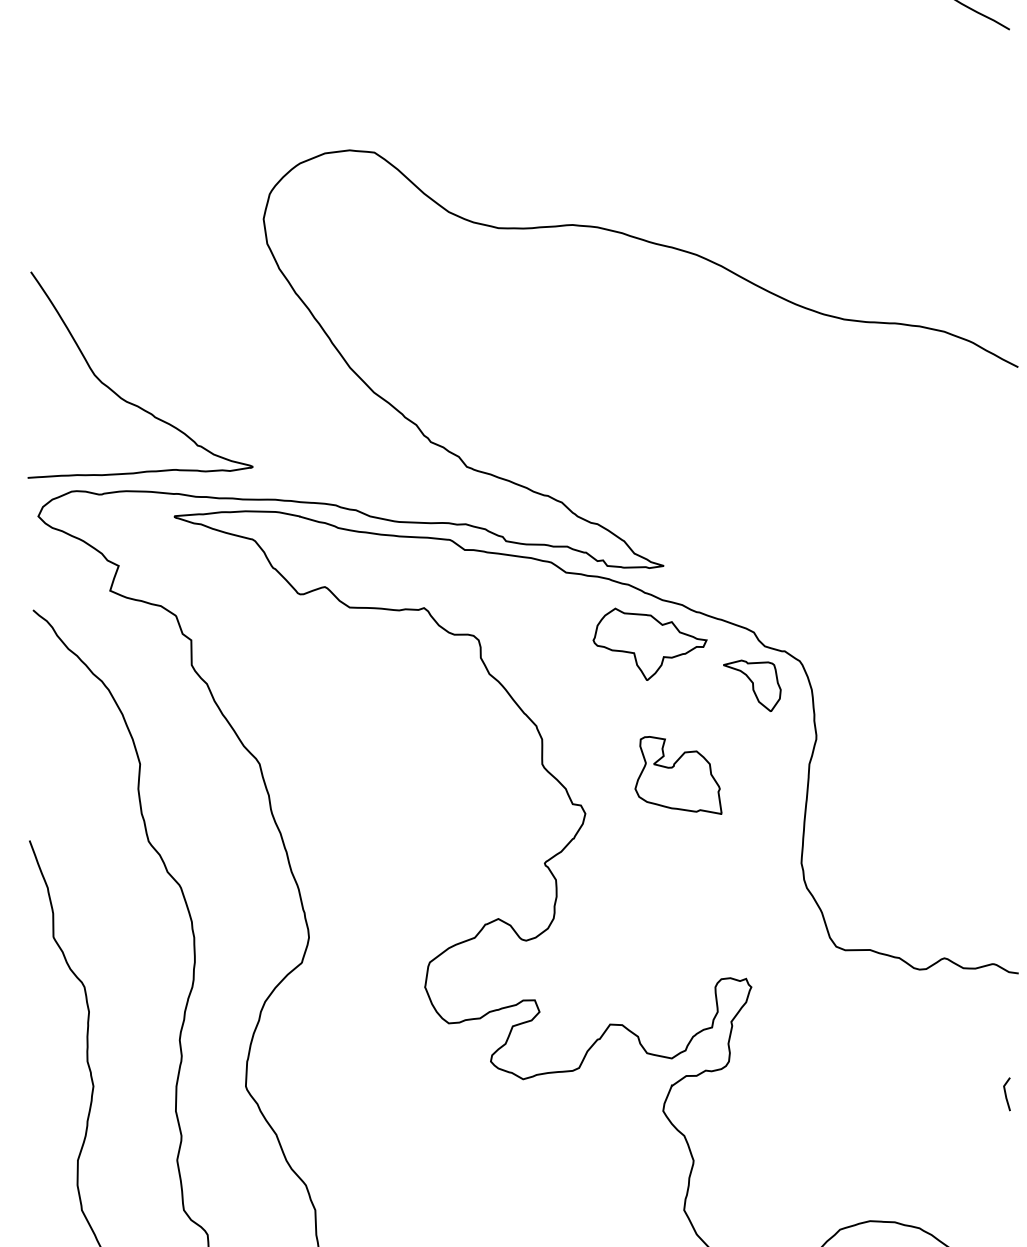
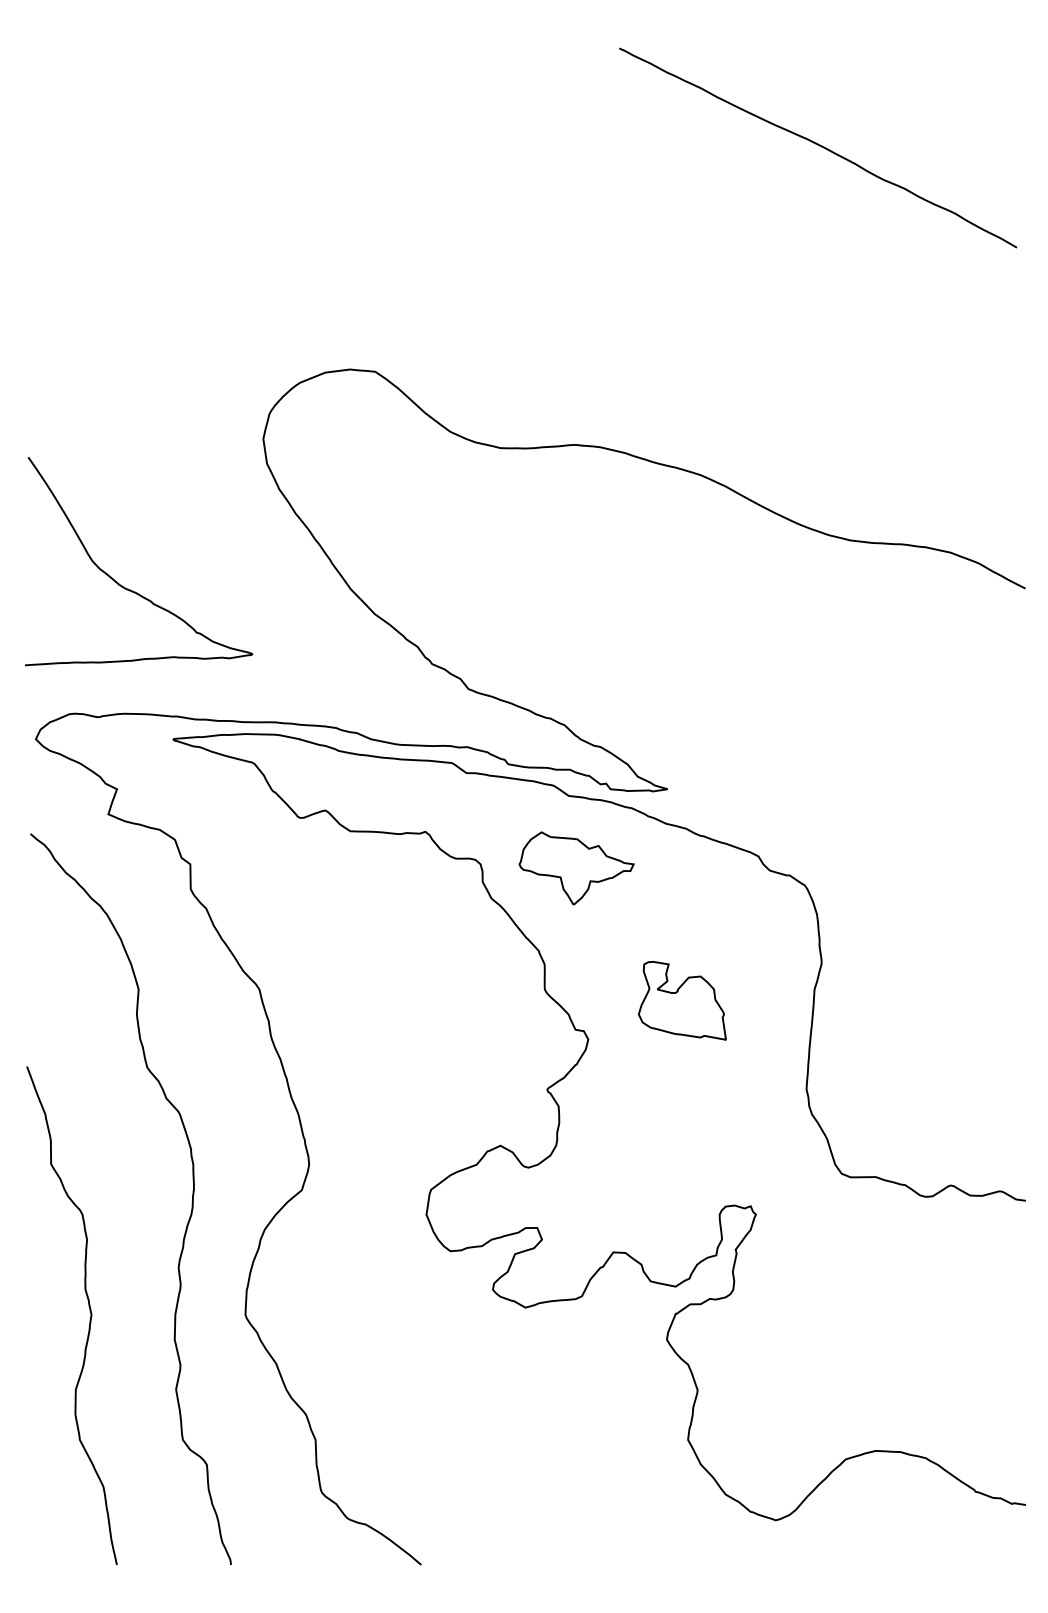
curve: (130, 401) -> (128, 588), moved
part: (649, 644) -> (576, 868), moved
part: (751, 685) -> (756, 909), removed
line: (1006, 1093) -> (1013, 1322), removed

